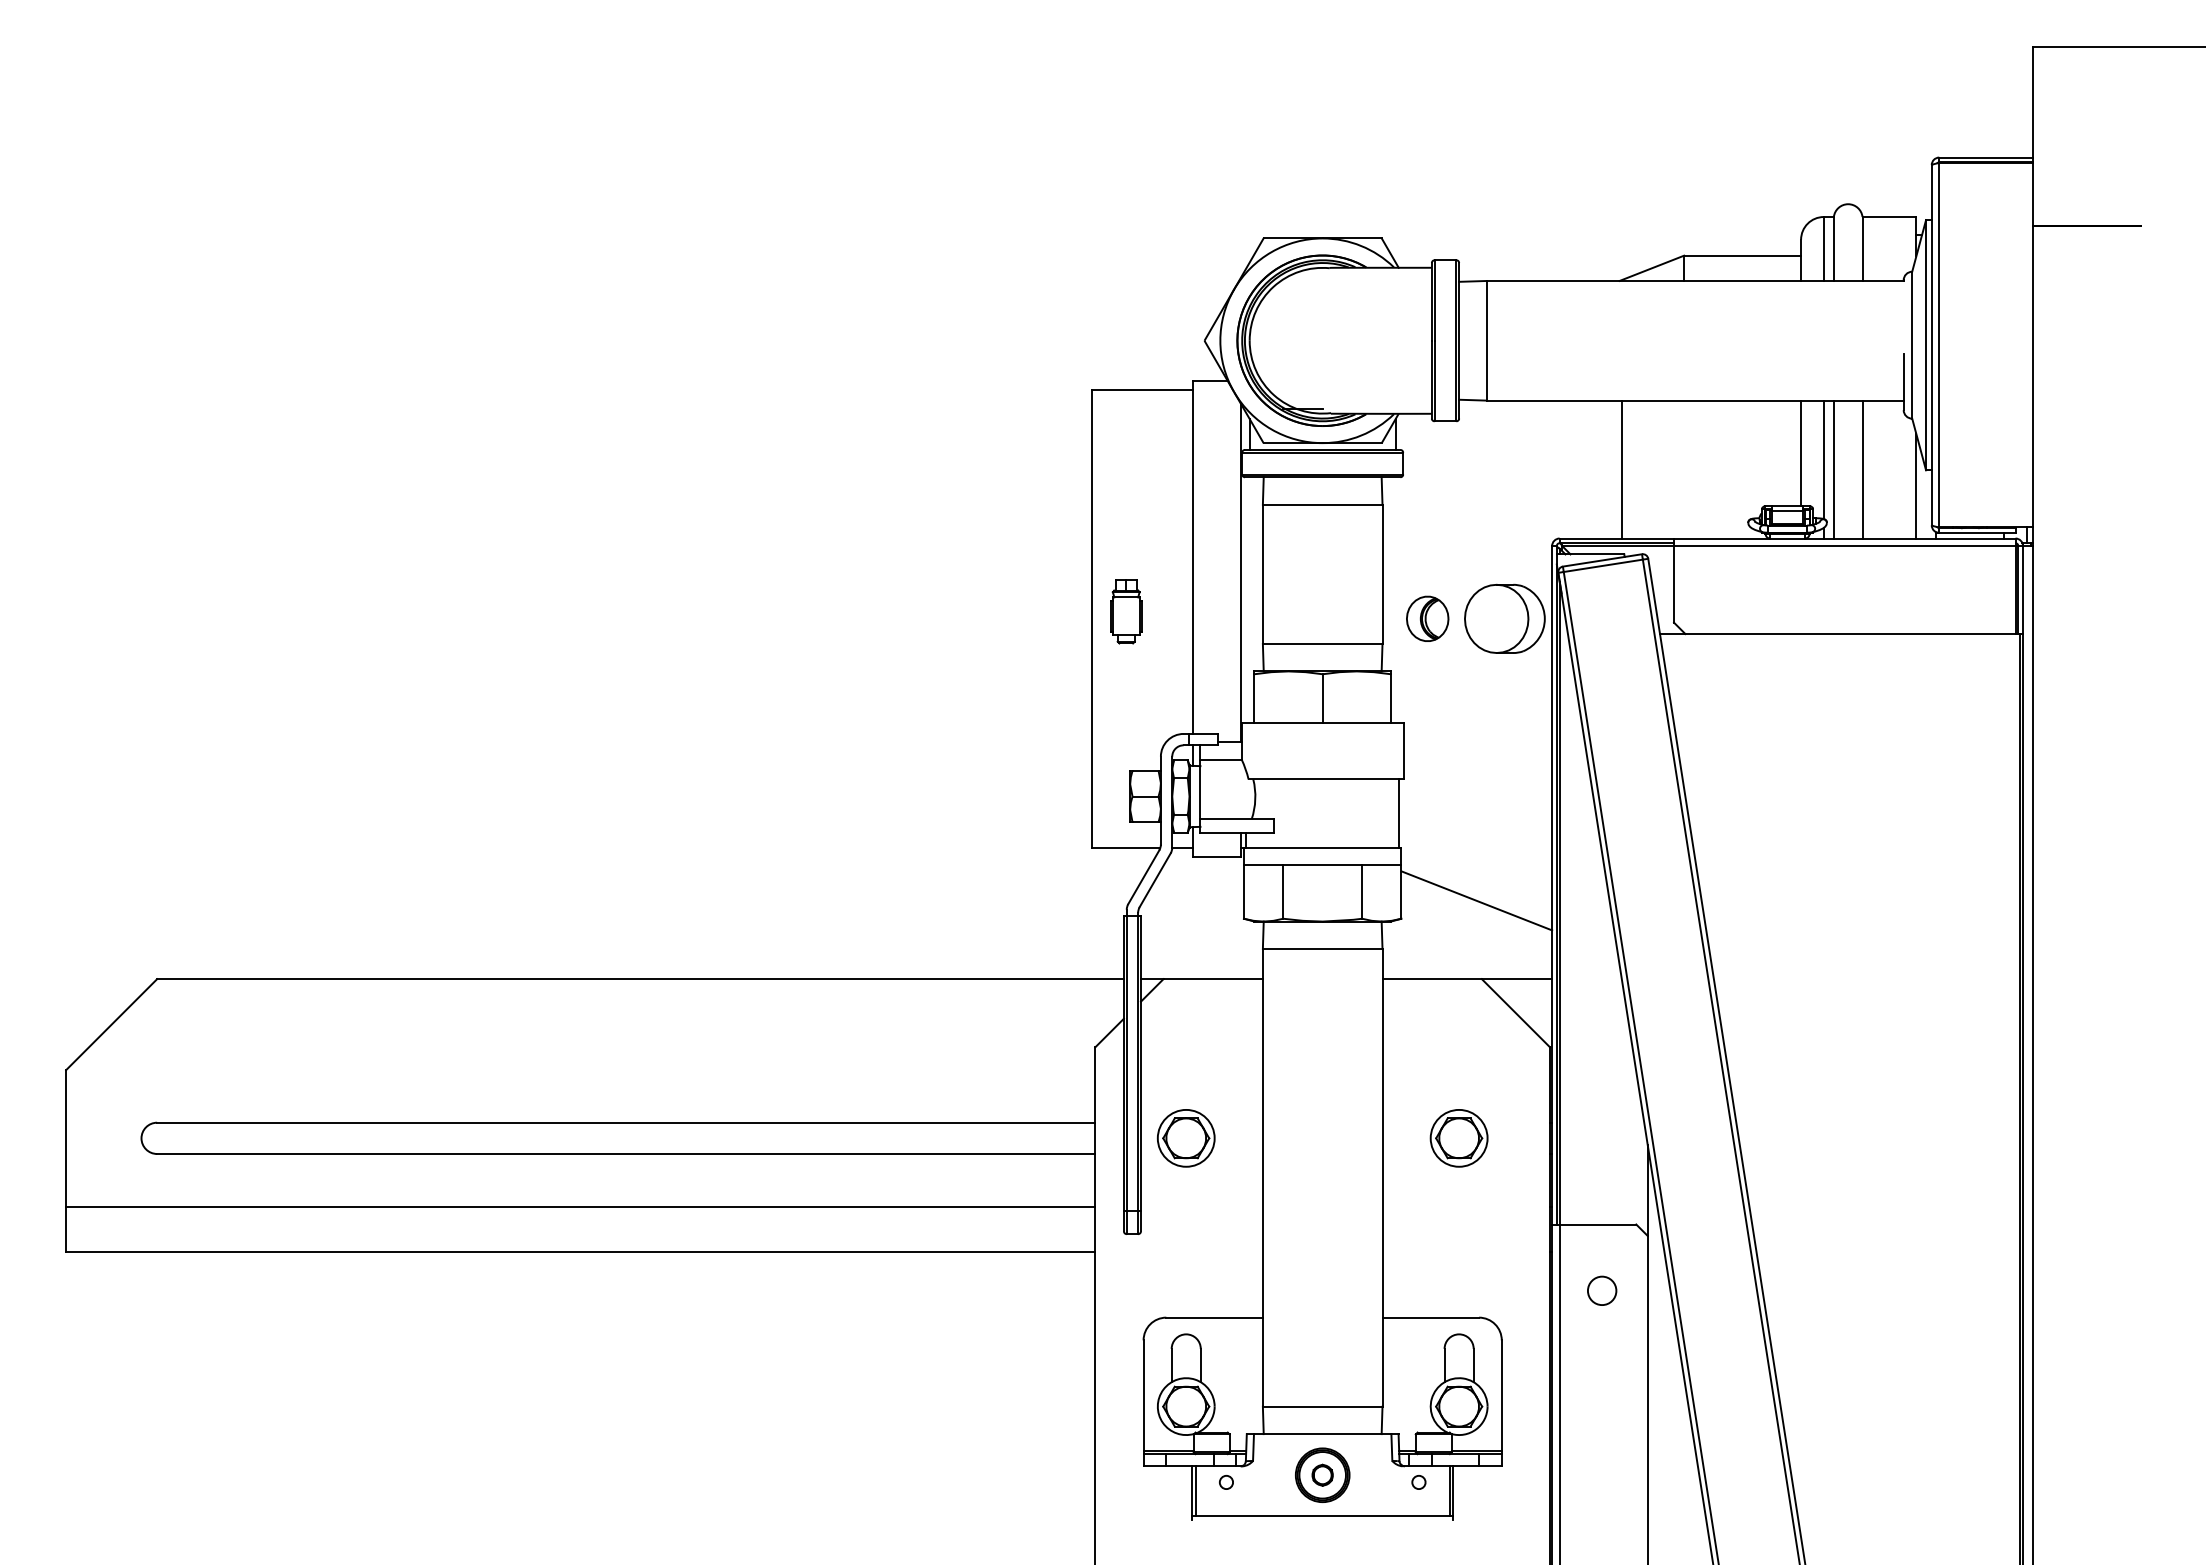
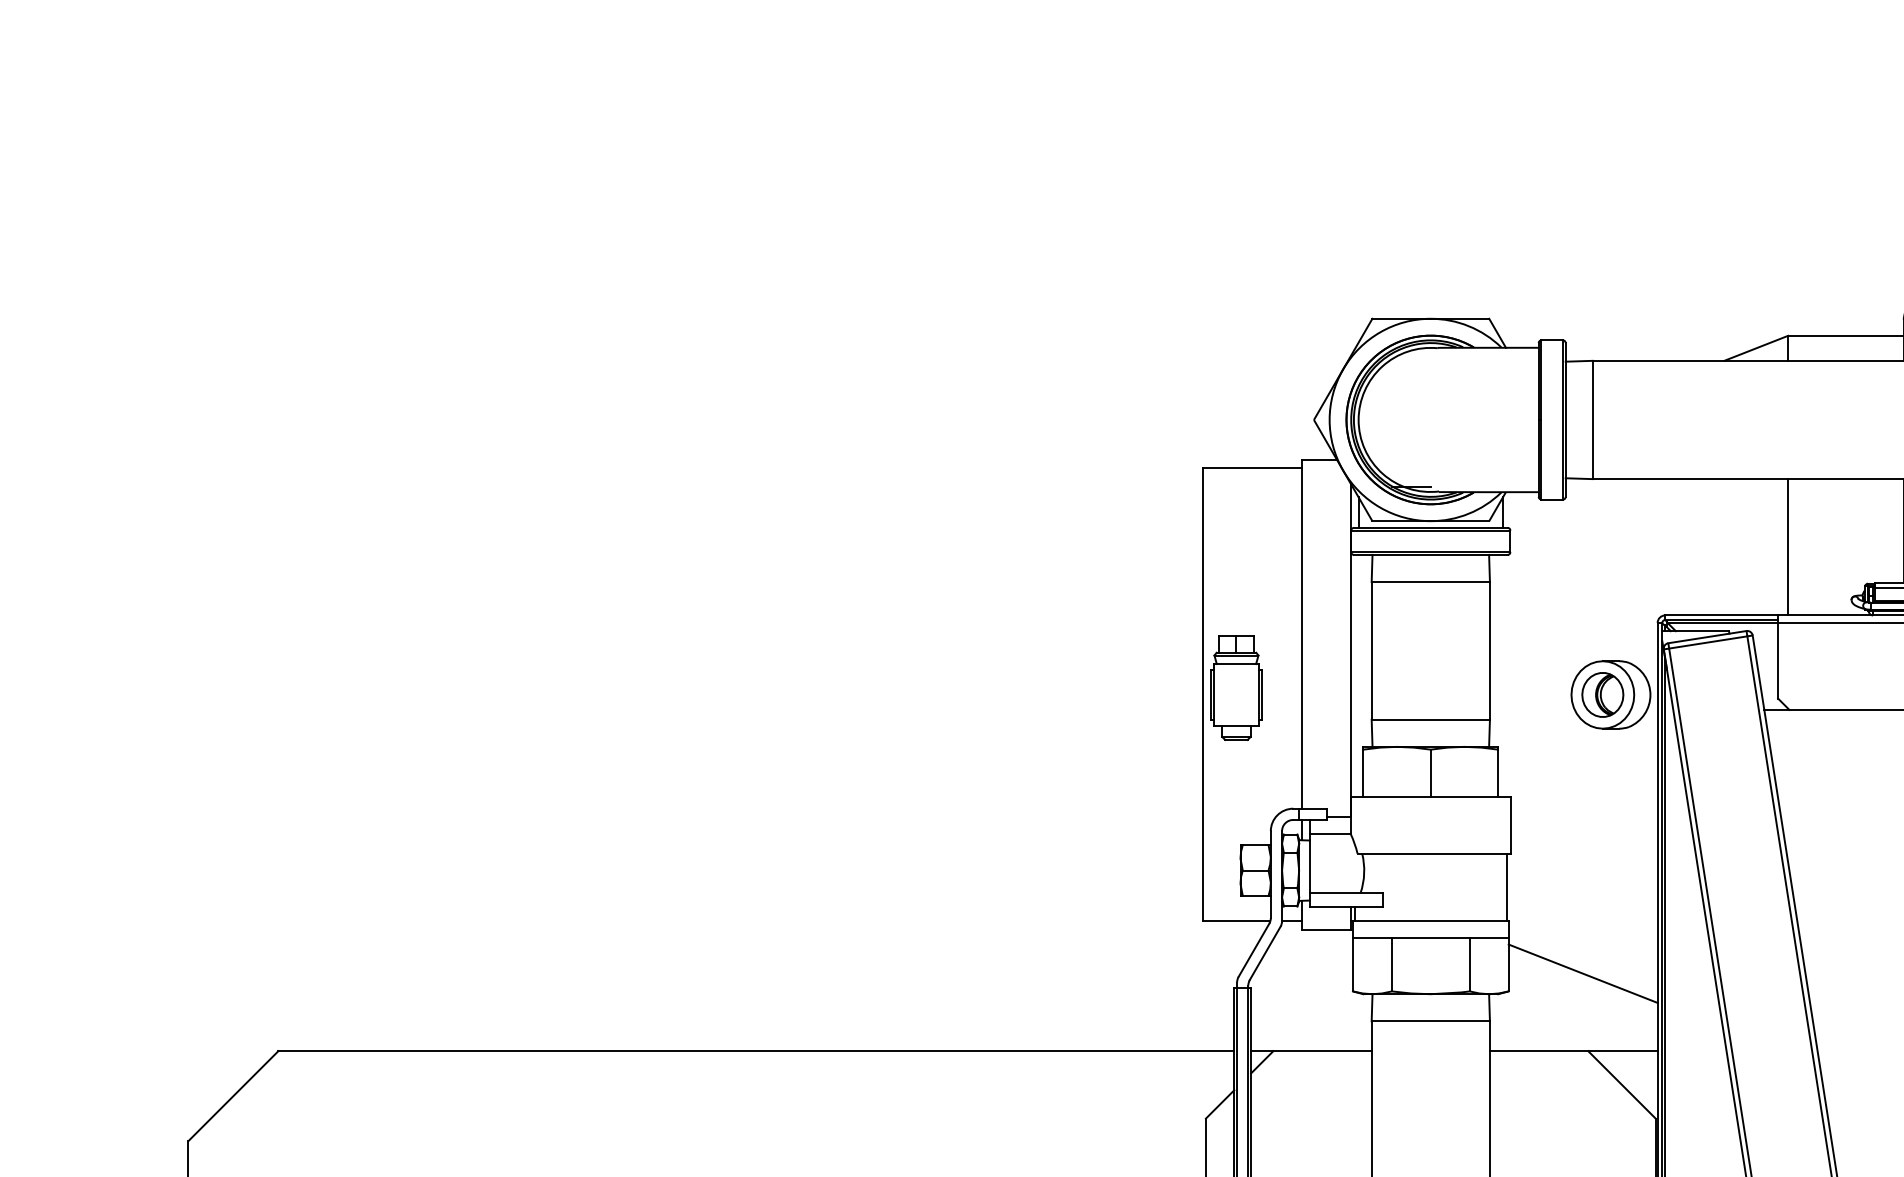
line: (1622, 469) -> (1788, 547), moved
part: (1126, 611) -> (1236, 687), size x1.67
part: (1427, 618) -> (1602, 694), moved

